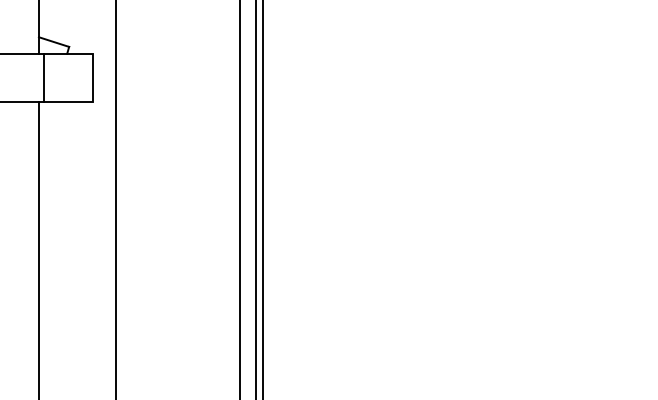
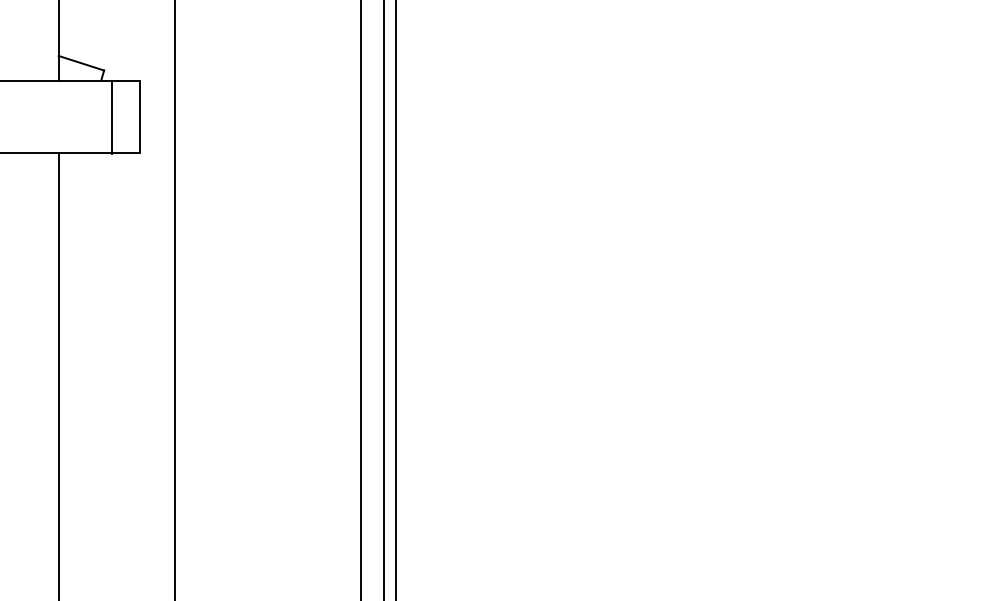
line: (44, 77) -> (112, 116), moved

